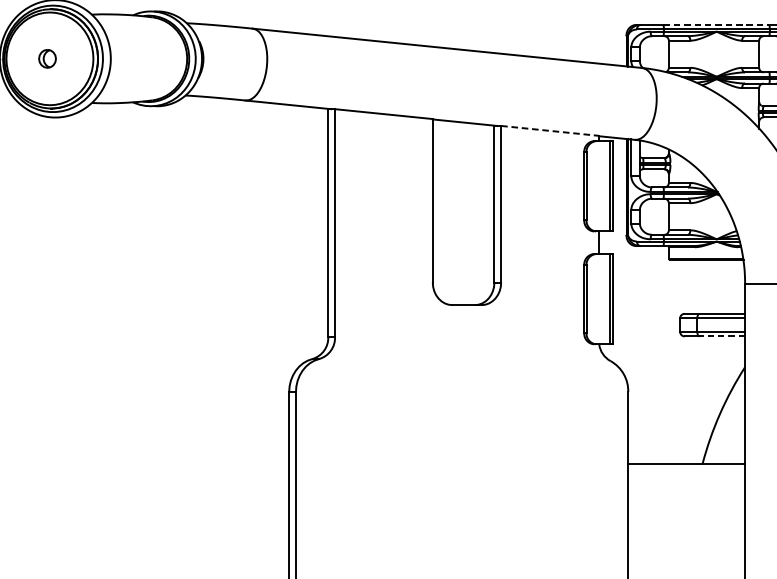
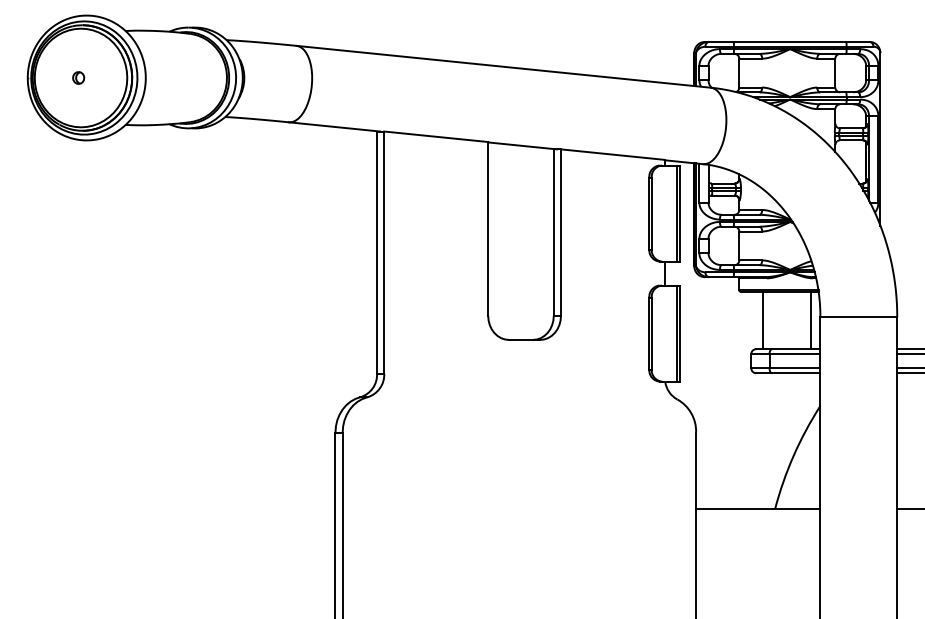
line: (716, 24) -> (790, 41), dashed -> solid
part: (47, 58) -> (78, 77), size x0.62
line: (550, 130) -> (613, 154), dashed -> solid
line: (691, 286) -> (763, 320), added
line: (736, 286) -> (811, 320), added
line: (721, 336) -> (795, 373), dashed -> solid

